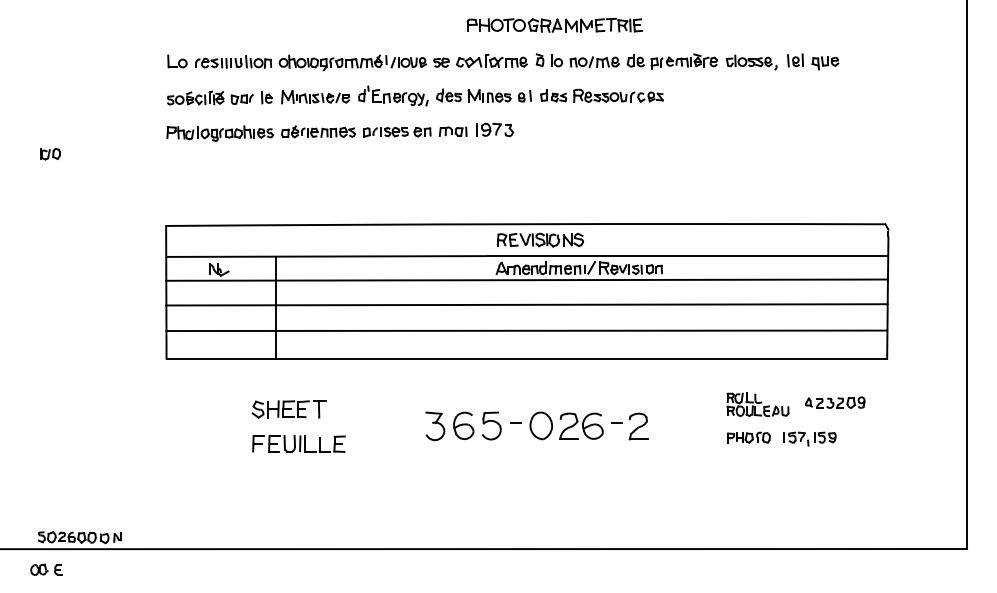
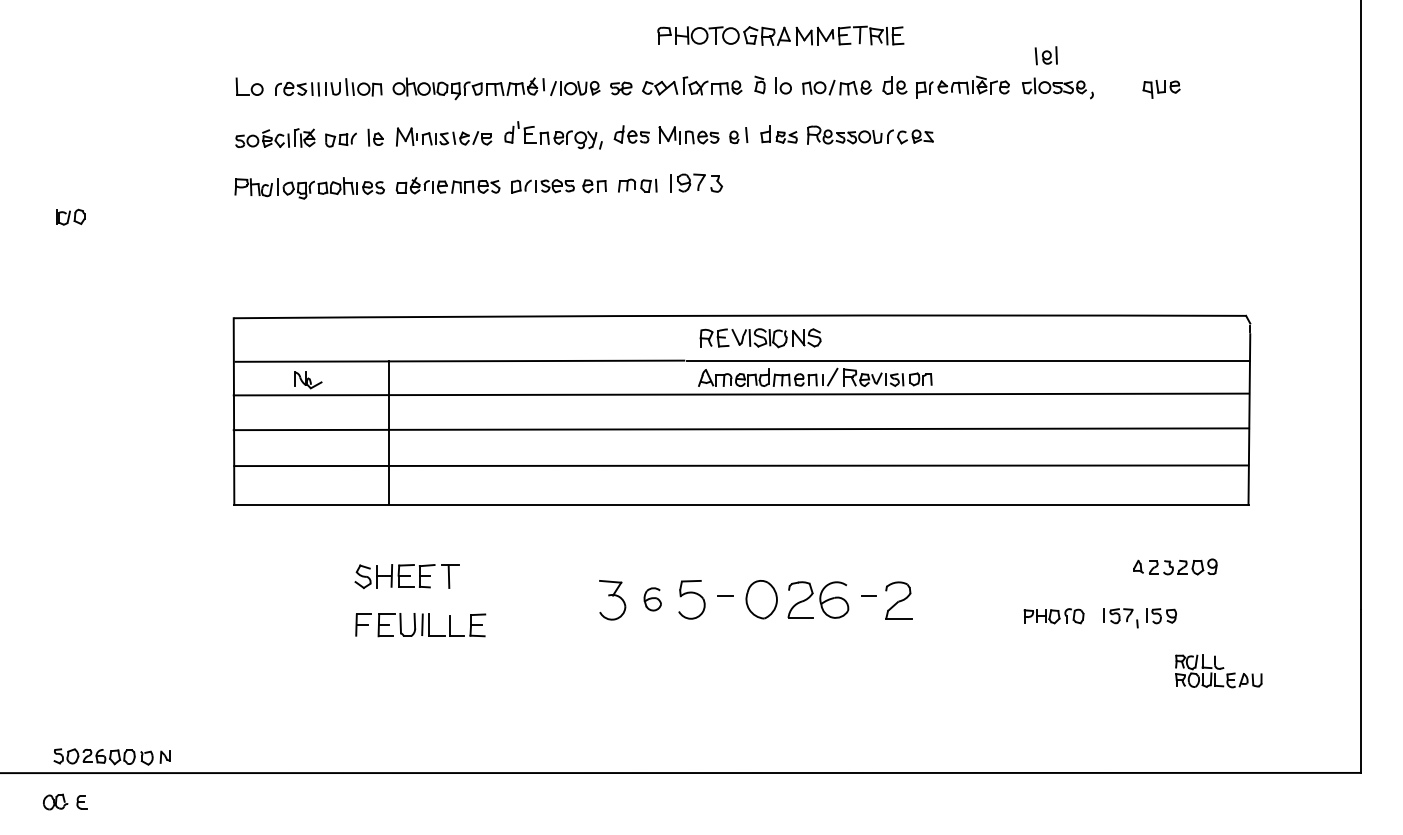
part: (795, 60) -> (1046, 55), moved
part: (757, 404) -> (1218, 670), moved
part: (463, 425) -> (652, 599), size x0.6

